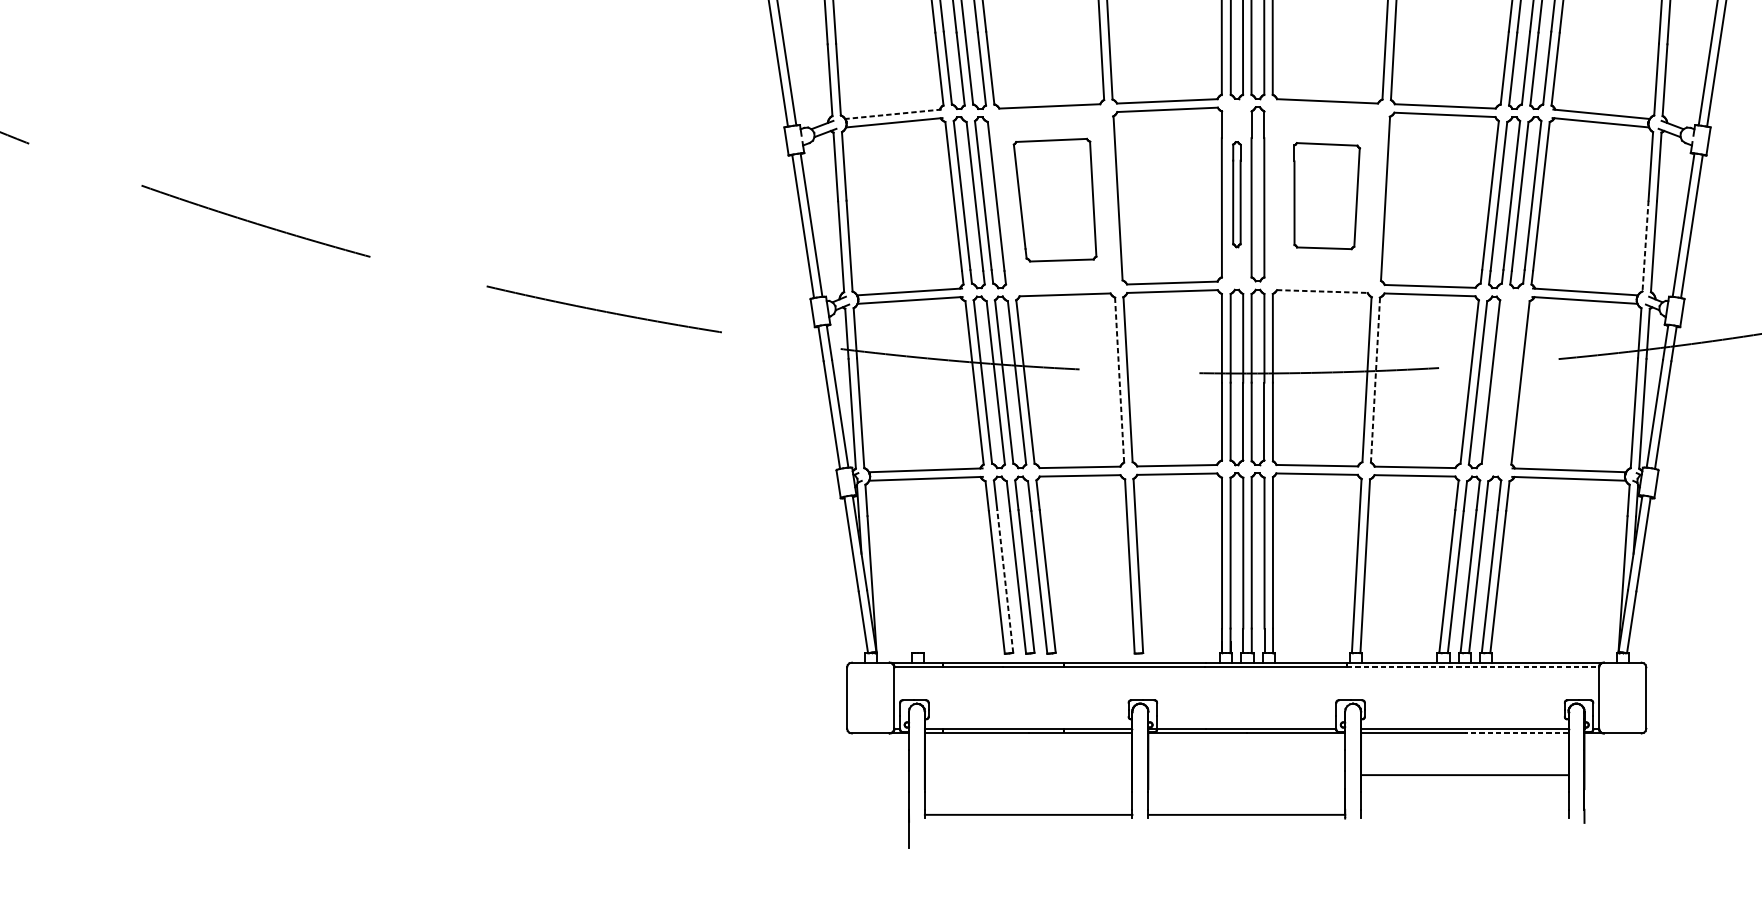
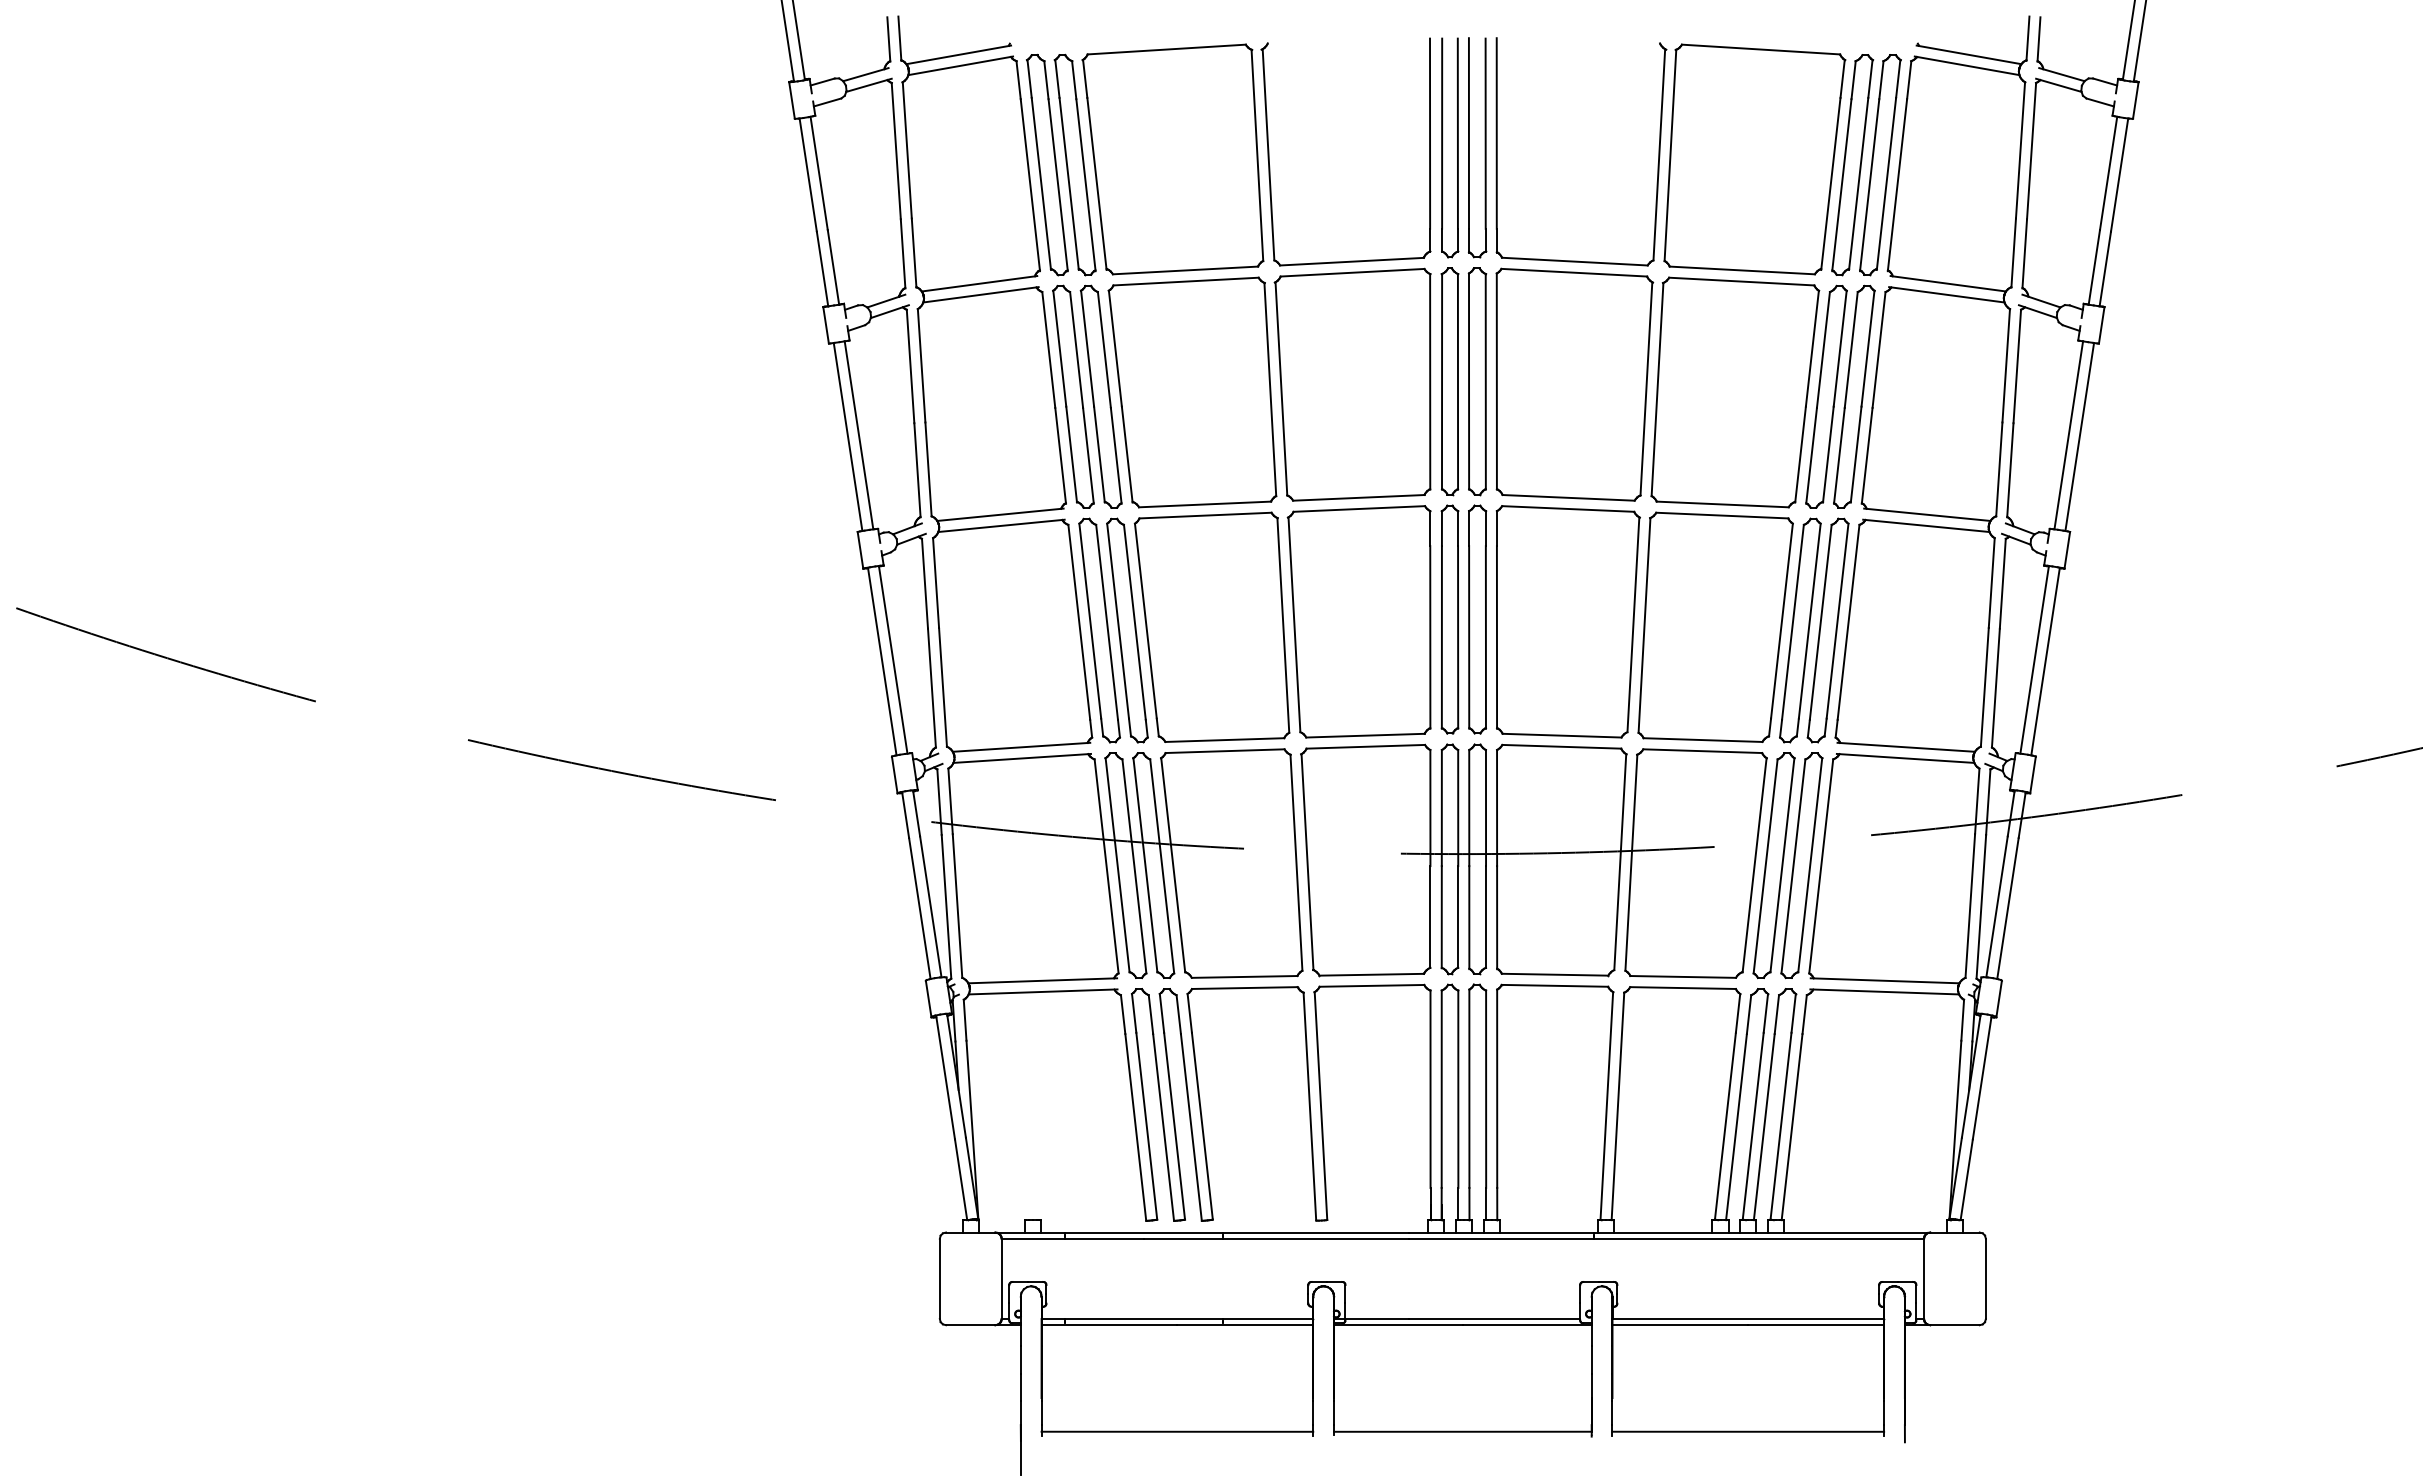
line: (893, 114) -> (1000, 514), dashed -> solid
part: (1236, 194) -> (1449, 619), size x1.67
part: (1326, 195) -> (1567, 621), size x1.67
part: (1054, 199) -> (1211, 626), size x1.43
line: (1645, 246) -> (1984, 687), dashed -> solid
line: (1322, 291) -> (1562, 746), dashed -> solid
line: (1375, 379) -> (1631, 862), dashed -> solid
line: (1119, 380) -> (1296, 863), dashed -> solid
part: (1505, 382) -> (1801, 865), added
line: (1005, 581) -> (1146, 1126), dashed -> solid
line: (1473, 667) -> (1759, 1238), dashed -> solid
line: (1516, 733) -> (1816, 1325), dashed -> solid
line: (1464, 774) -> (1748, 1431), moved

